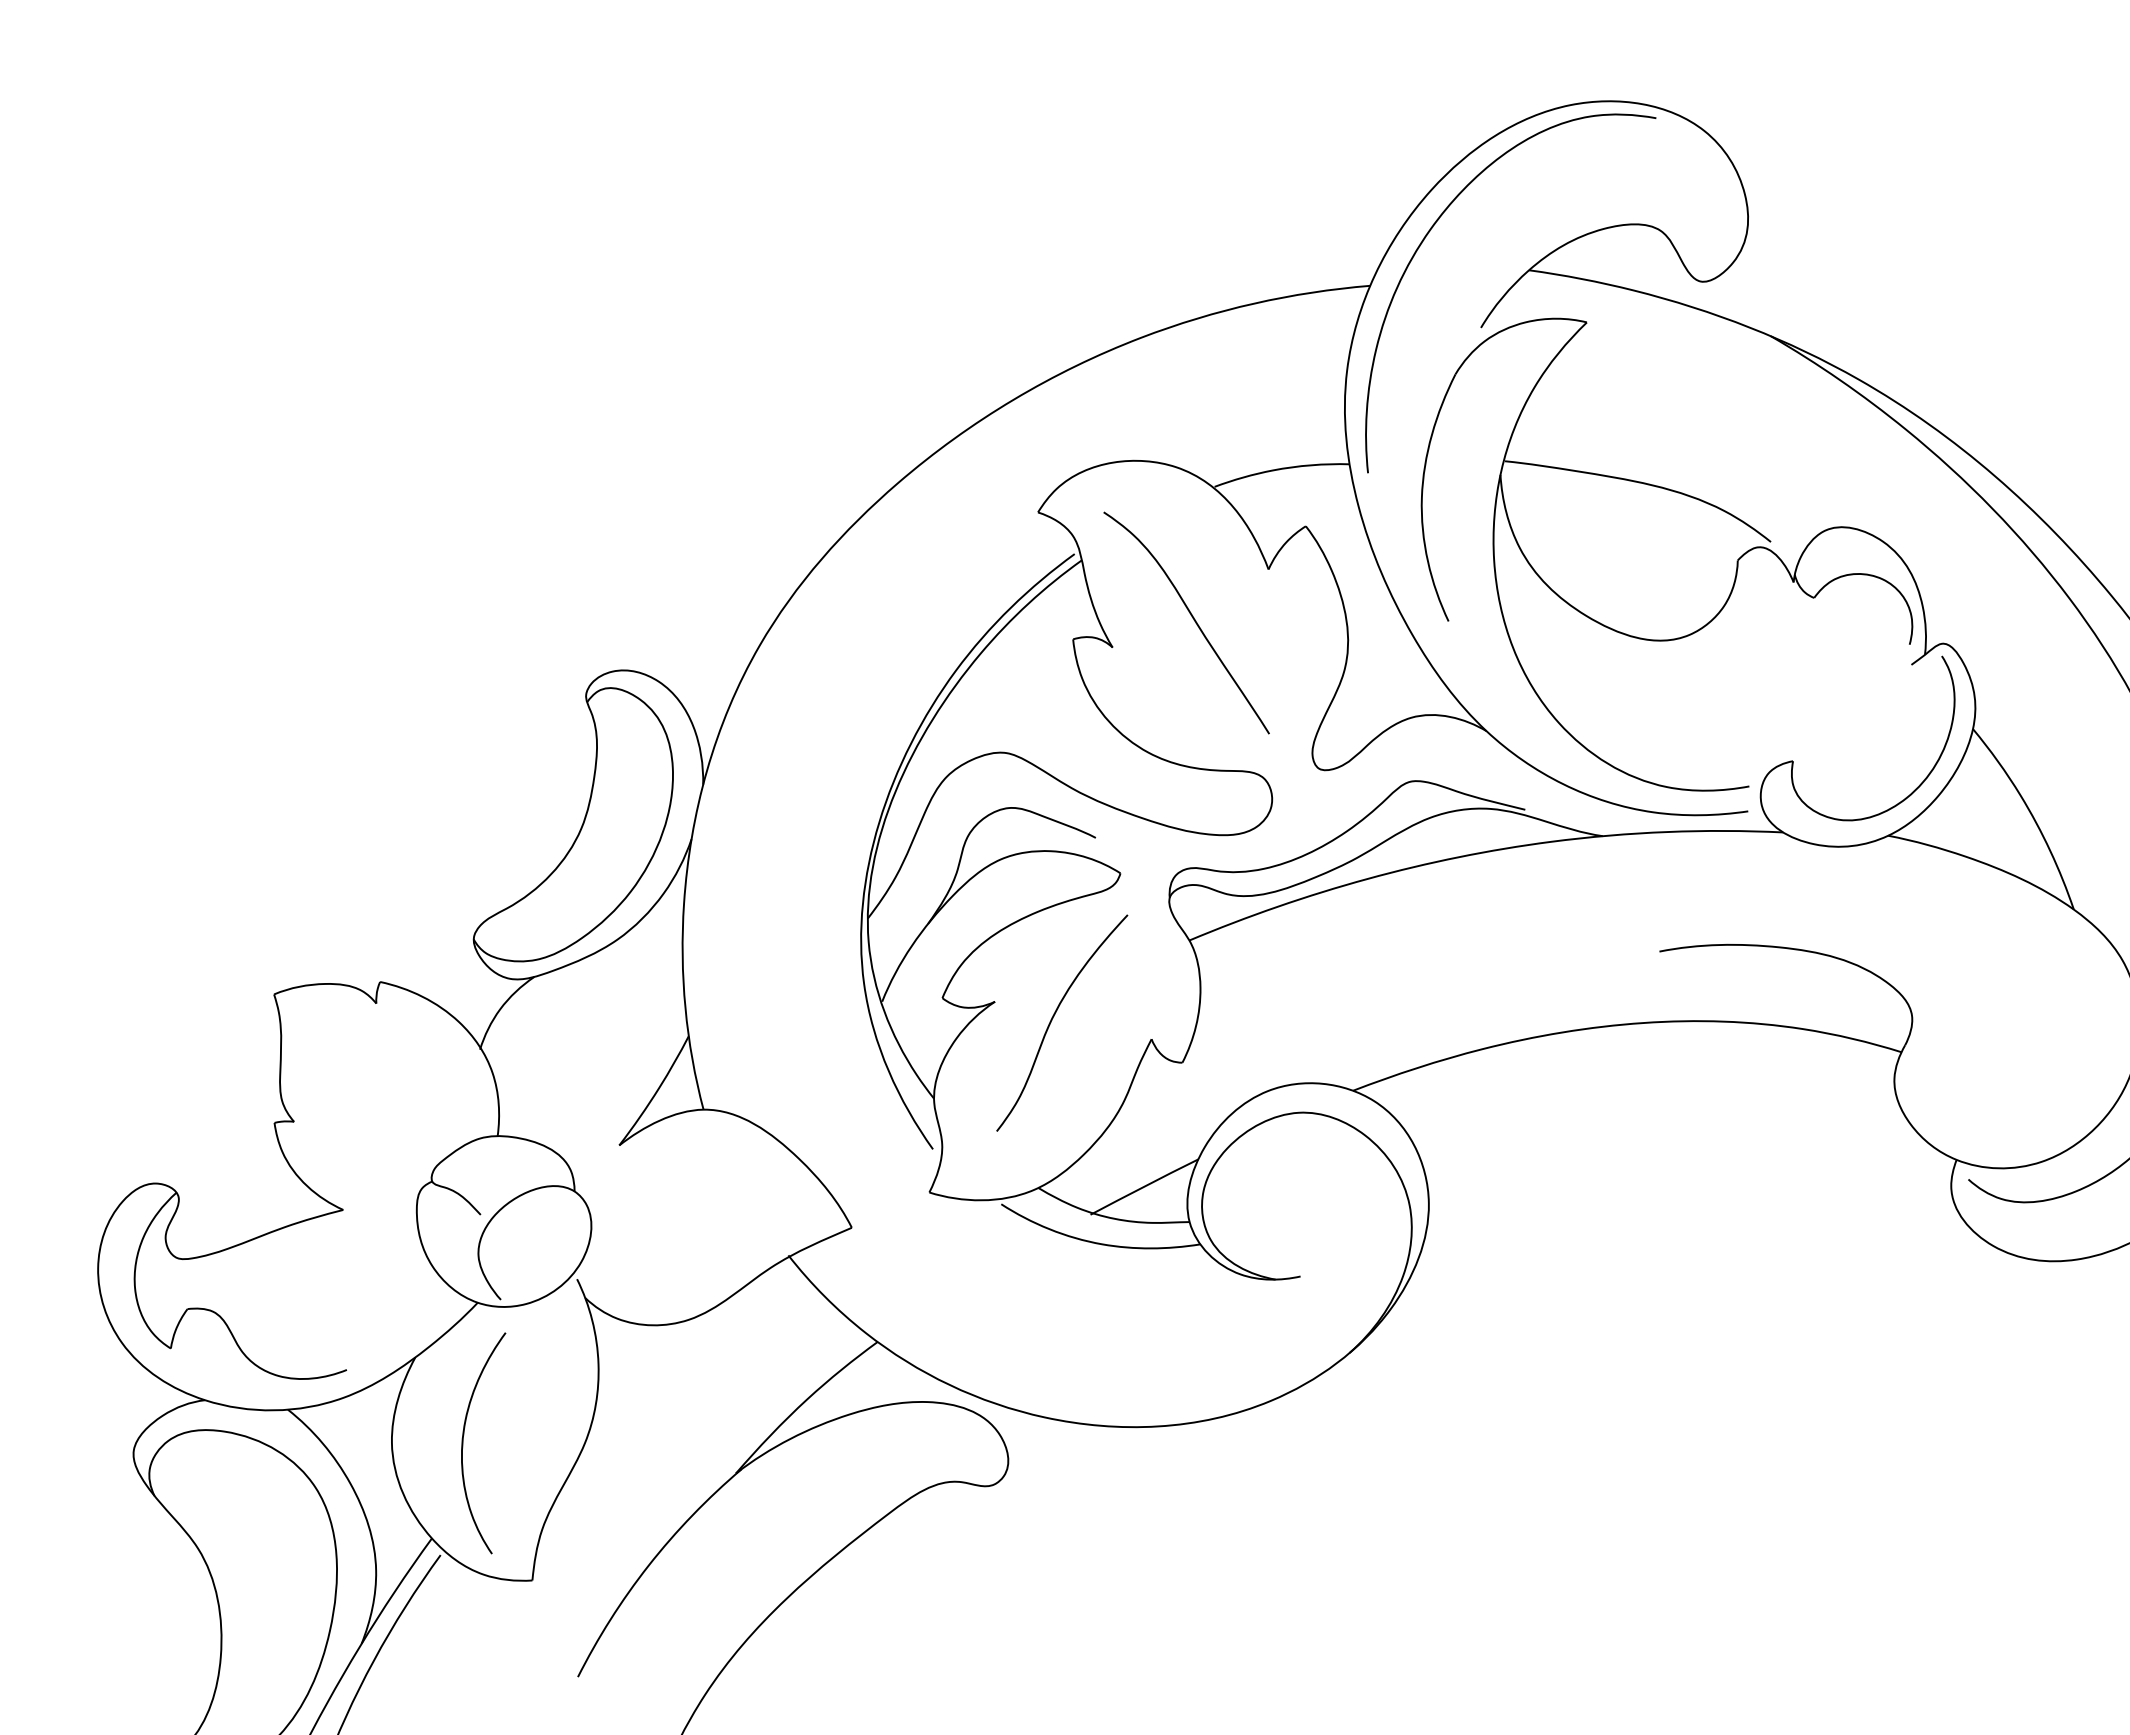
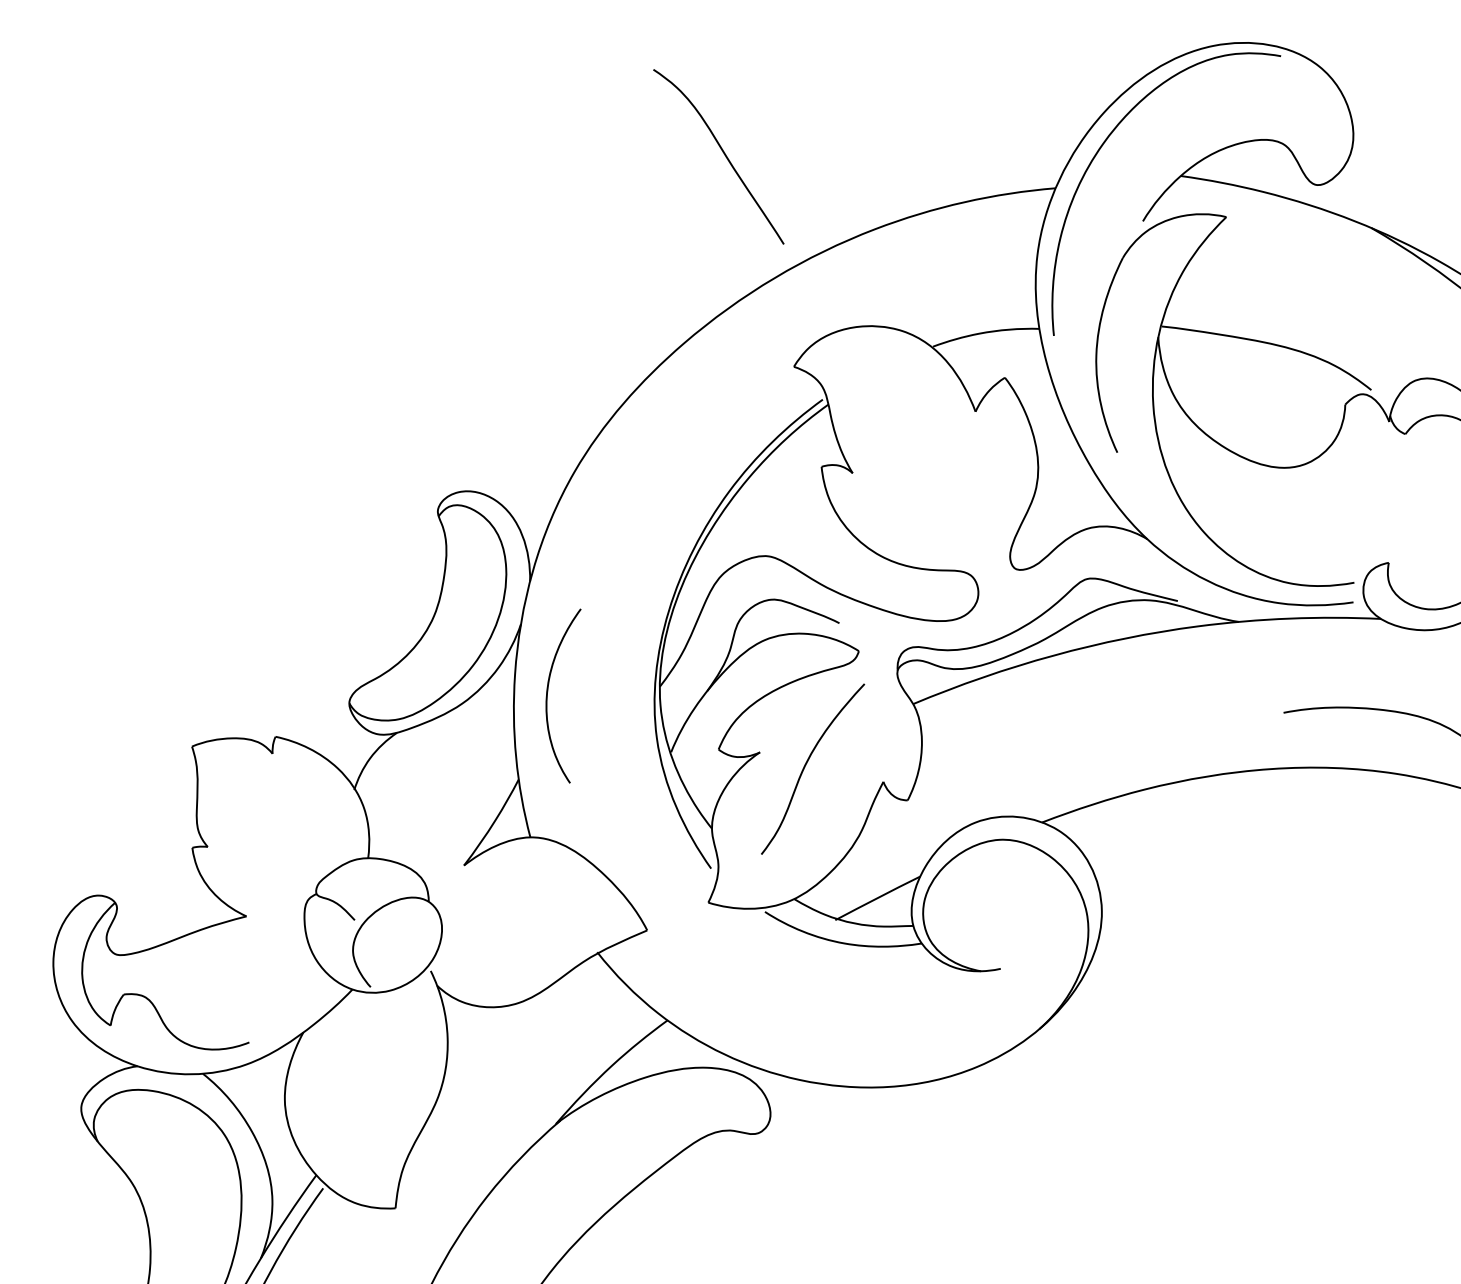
curve: (1192, 618) -> (723, 153), moved
curve: (463, 1443) -> (547, 696), moved

